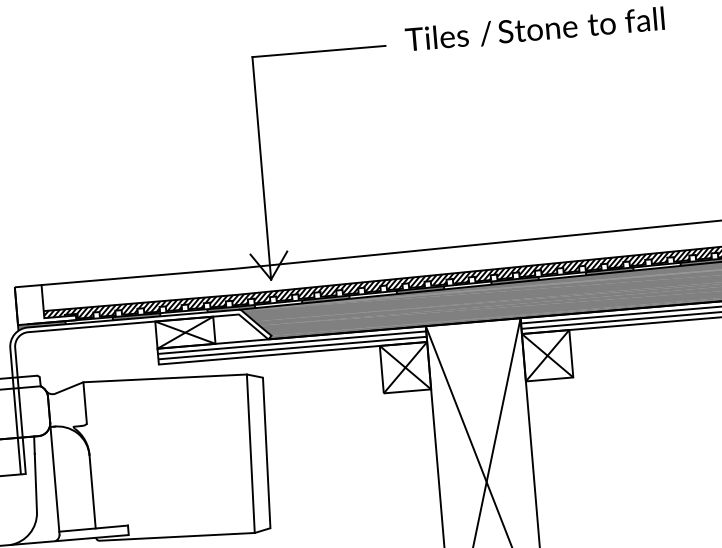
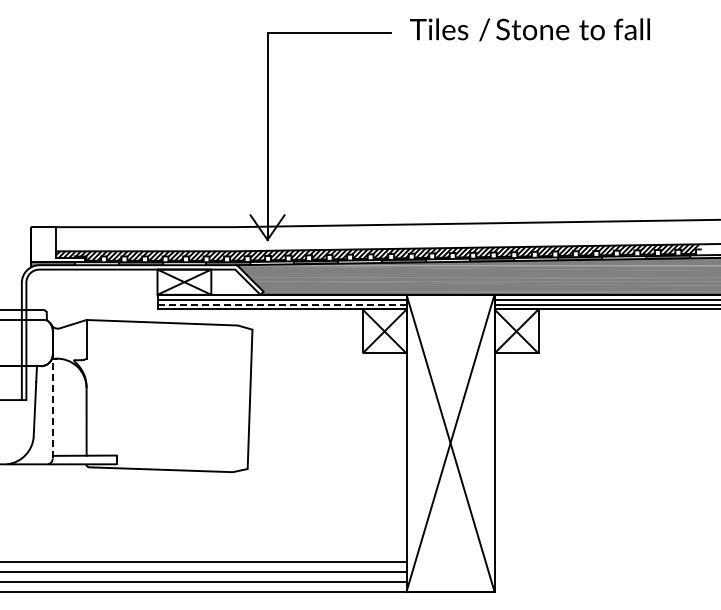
line: (293, 347) -> (282, 304), solid -> dashed
line: (249, 453) -> (234, 398), removed
line: (54, 477) -> (52, 405), solid -> dashed

